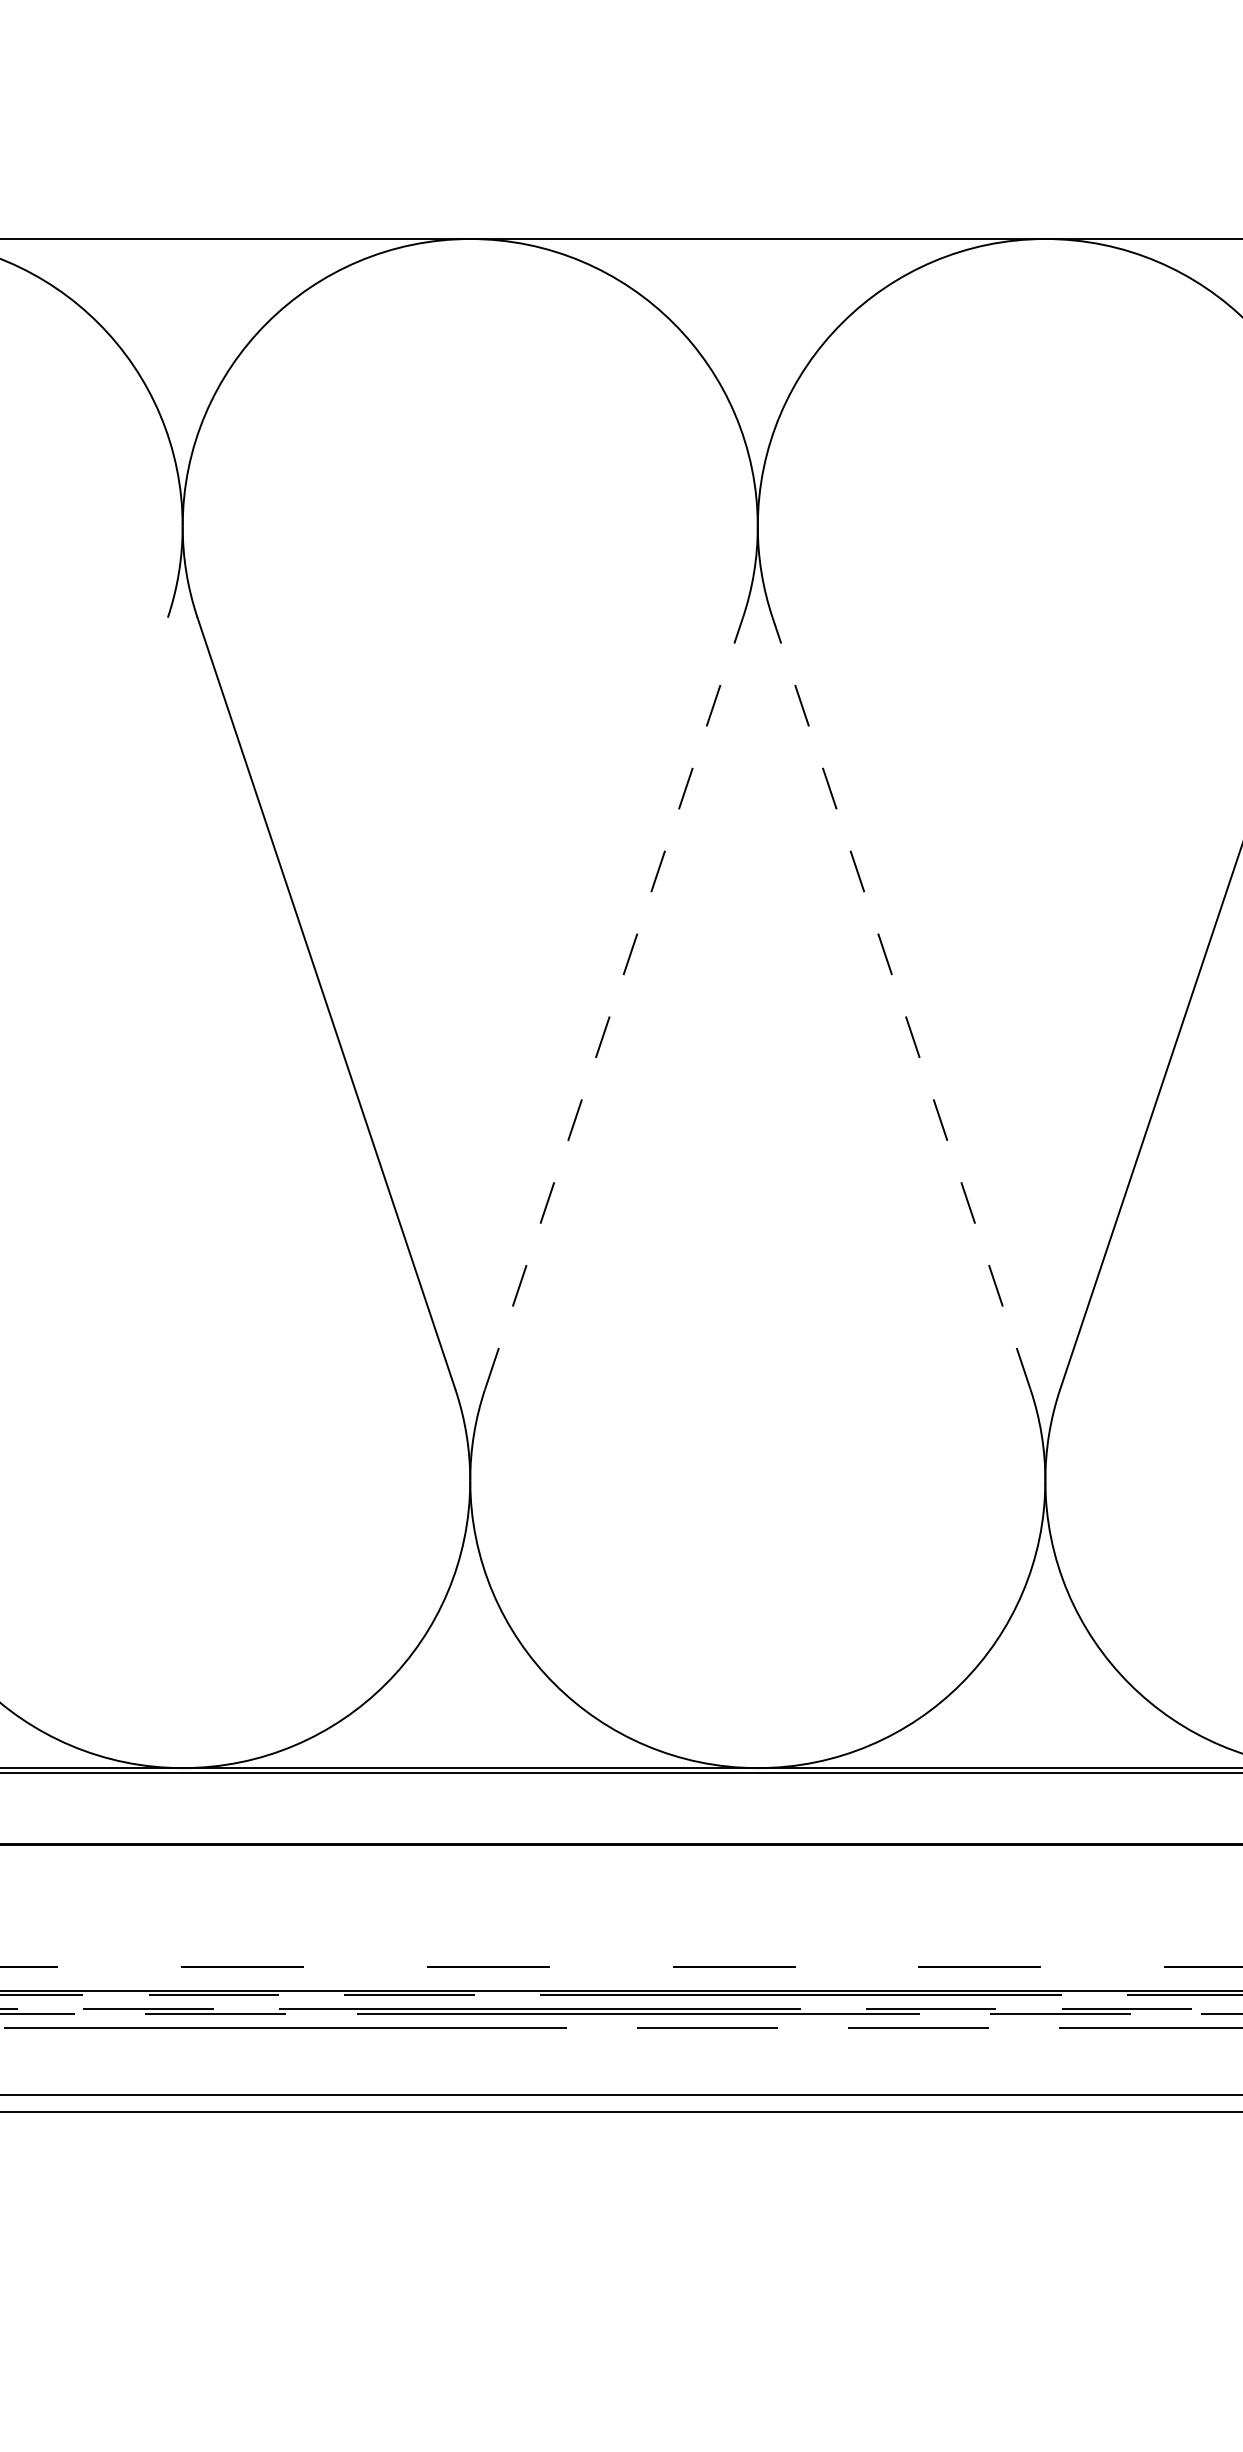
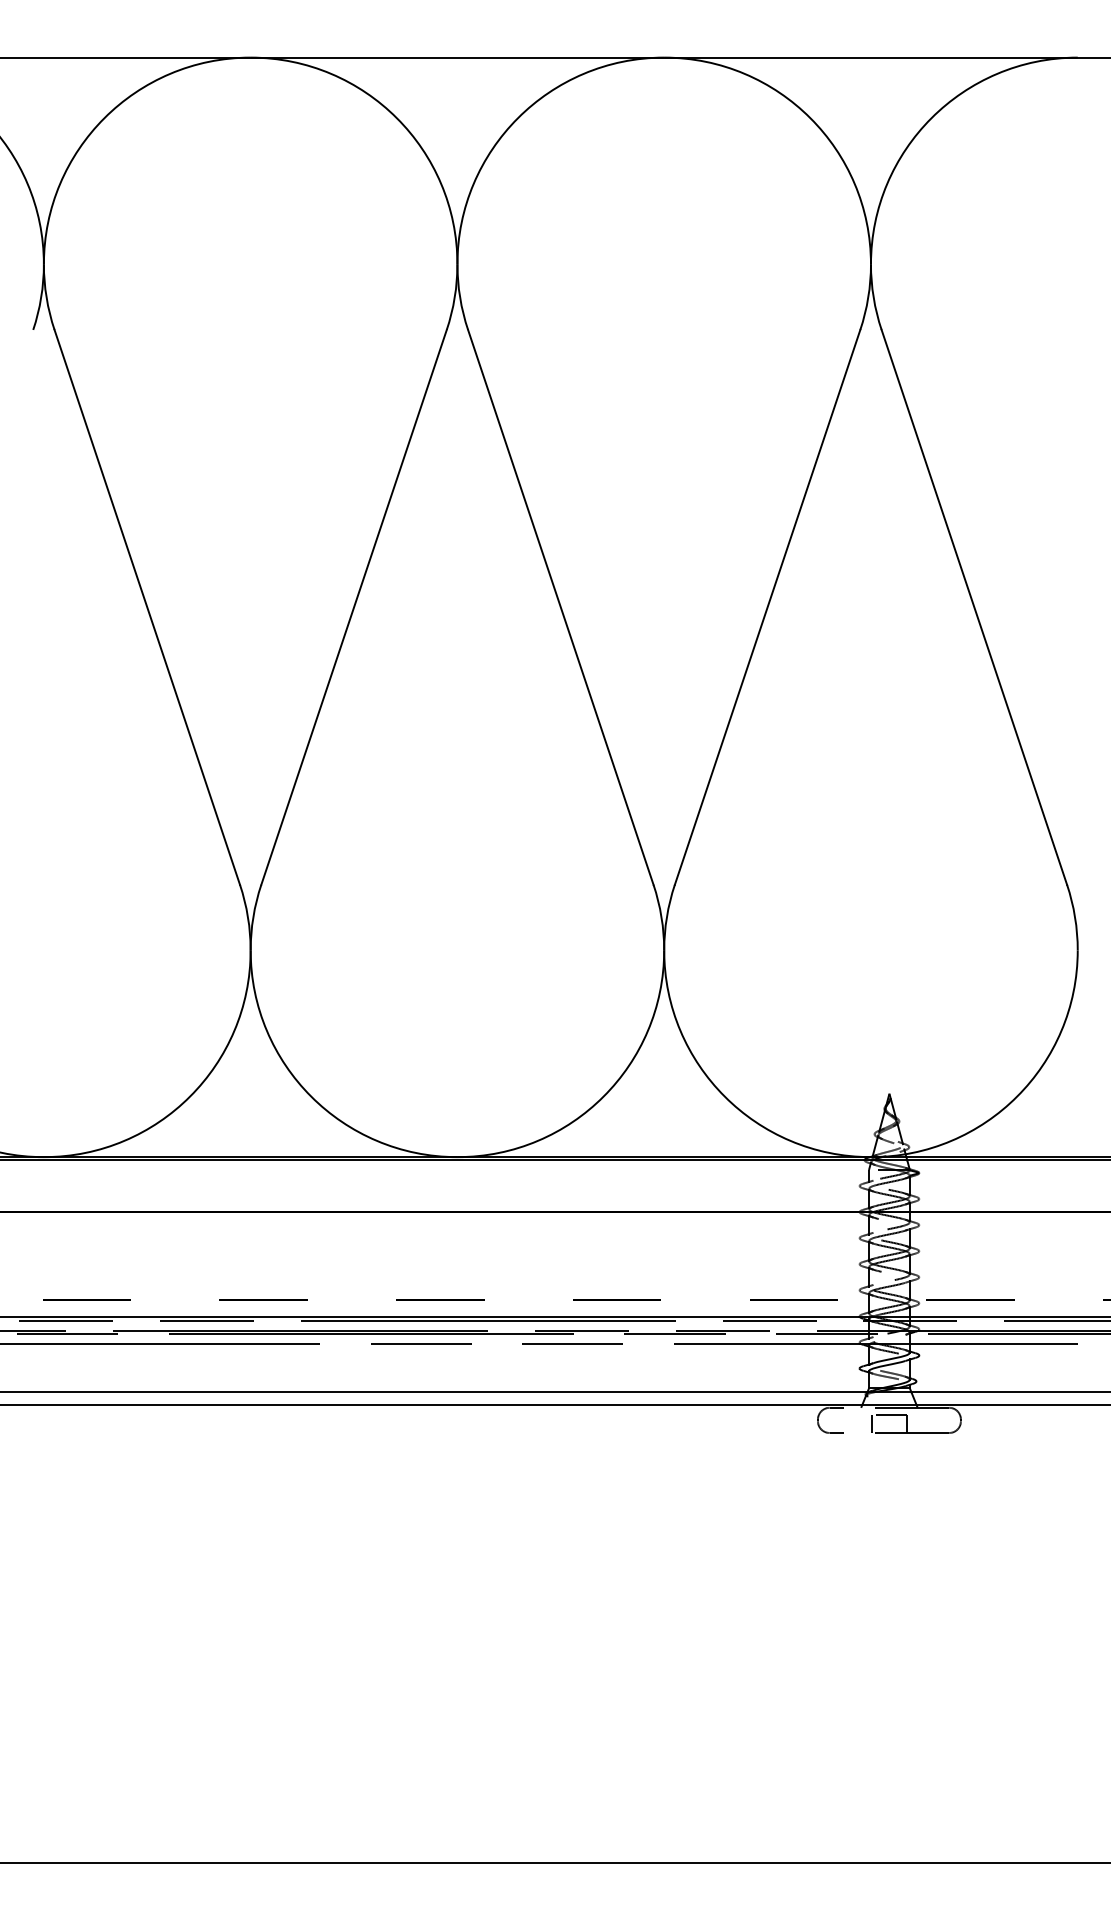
line: (614, 1003) -> (354, 607), dashed -> solid
line: (901, 1003) -> (560, 607), dashed -> solid

